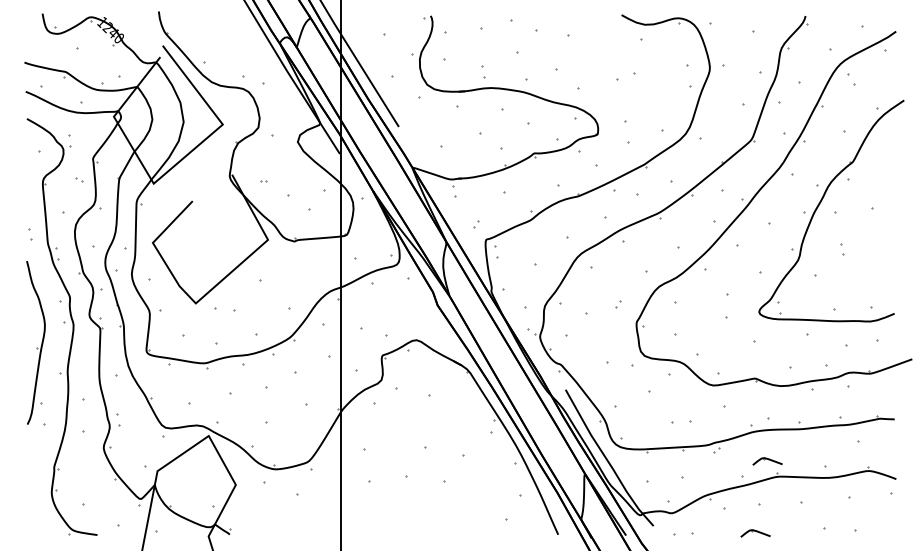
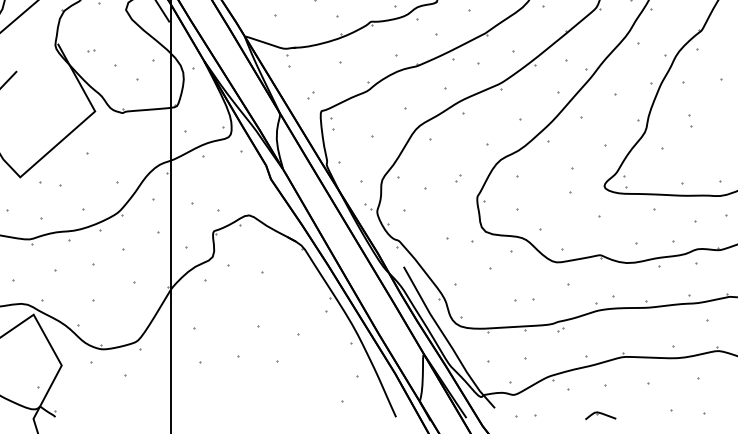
part: (767, 461) -> (613, 341), removed

